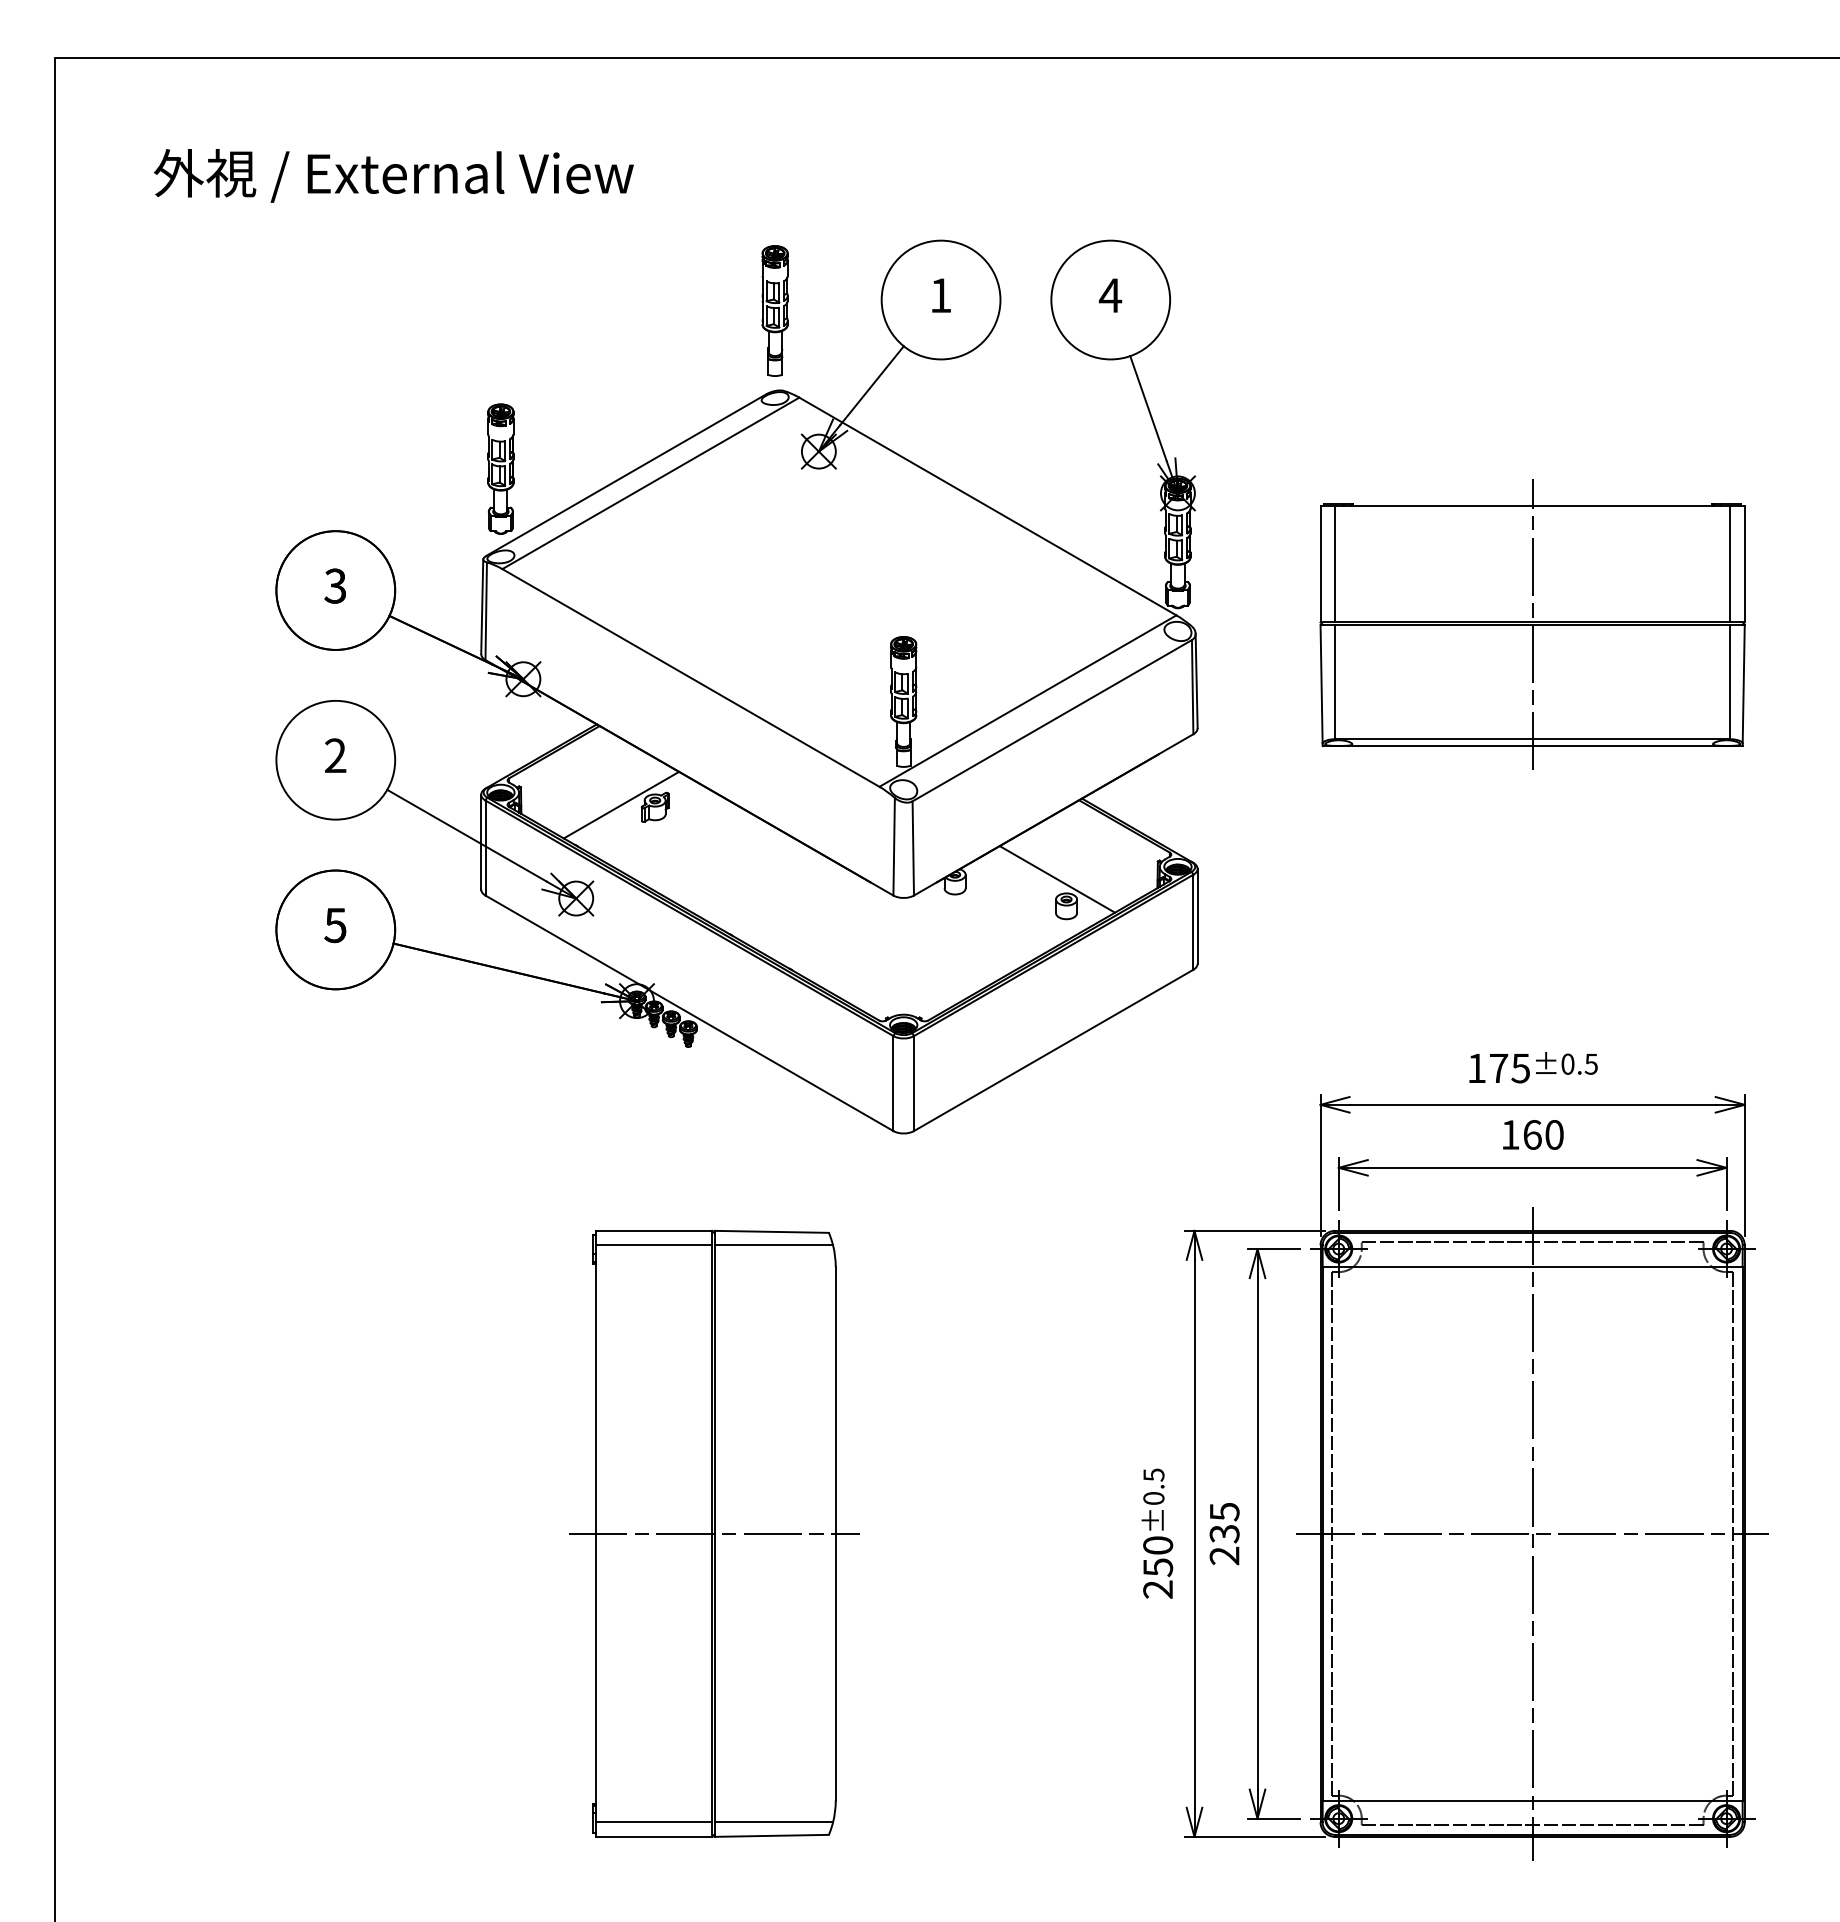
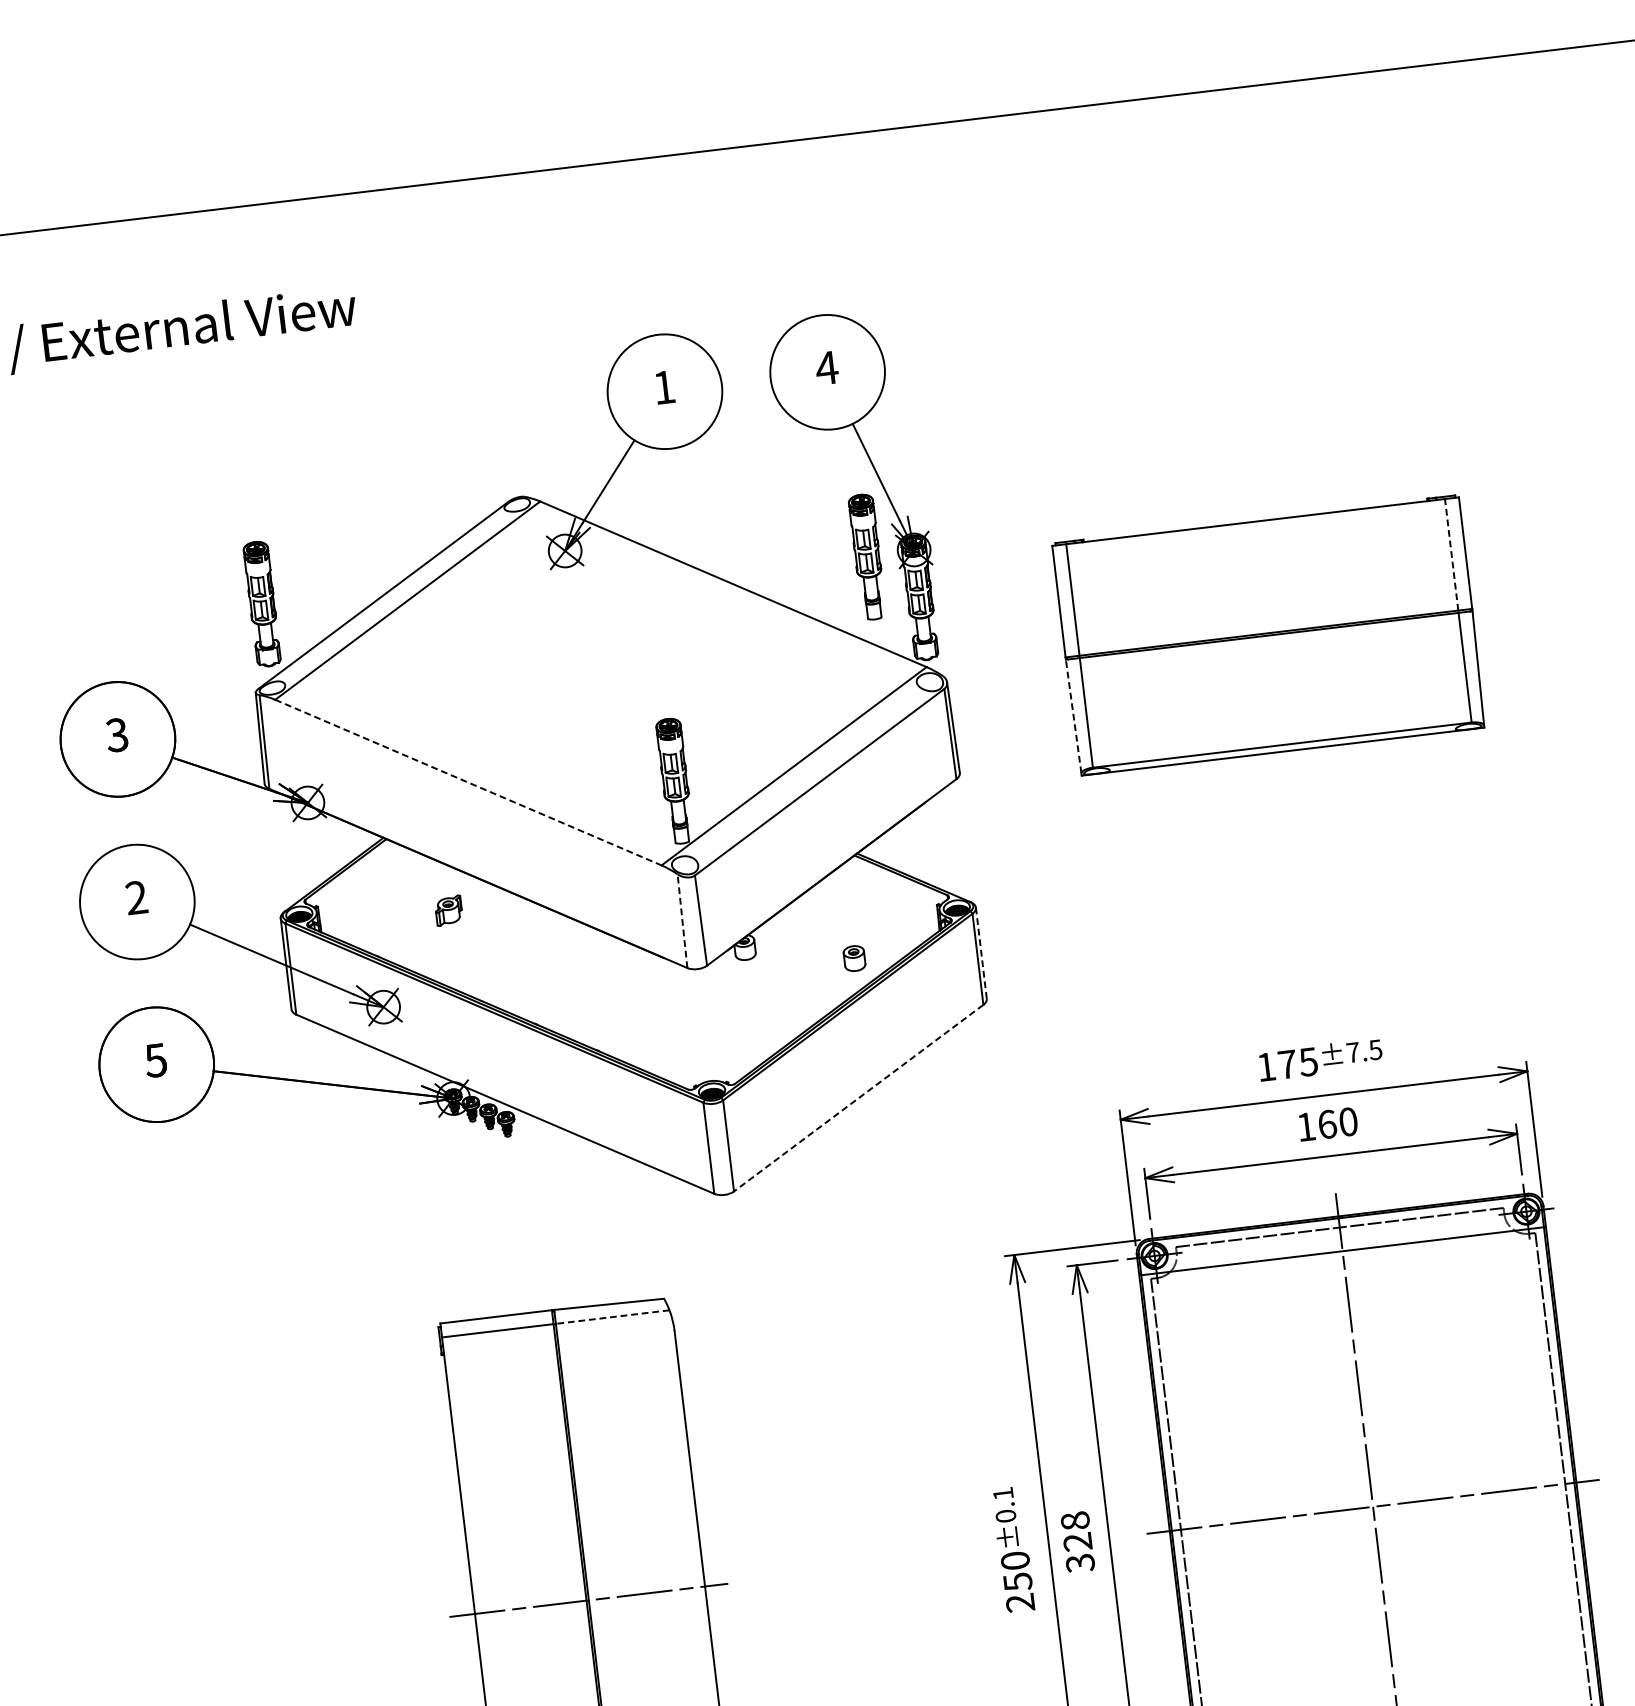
part: (774, 310) -> (866, 556), moved
line: (1730, 563) -> (1451, 554), solid -> dashed
line: (1532, 624) -> (1269, 635), removed
line: (690, 677) -> (467, 782), solid -> dashed
line: (1321, 683) -> (1073, 715), solid -> dashed
line: (621, 804) -> (416, 911), removed
line: (894, 846) -> (682, 920), solid -> dashed
line: (1057, 879) -> (842, 933), removed
line: (1197, 916) -> (981, 953), solid -> dashed
line: (1053, 1050) -> (858, 1098), solid -> dashed
text: (1567, 1063) -> (1352, 1051), ±0.5 -> ±7.5
line: (773, 1245) -> (612, 1317), solid -> dashed
text: (1153, 1474) -> (1002, 1493), ±0.5 -> ±0.1
text: (1224, 1533) -> (1077, 1541), 235 -> 328

